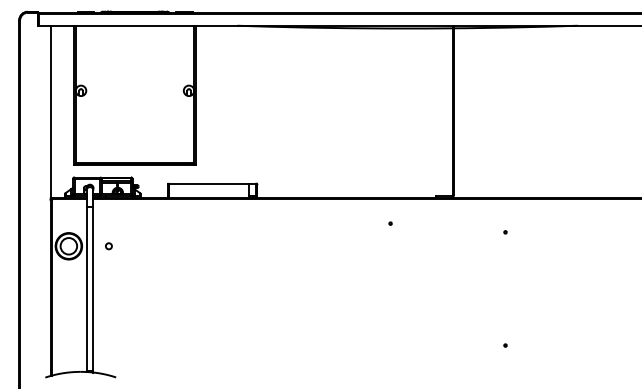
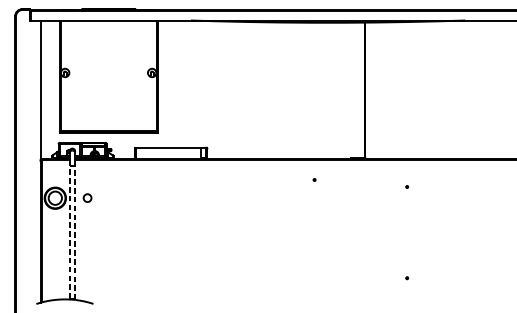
circle: (108, 246) -> (87, 198), size x1.6
line: (93, 279) -> (75, 224), solid -> dashed
line: (86, 280) -> (69, 225), solid -> dashed

